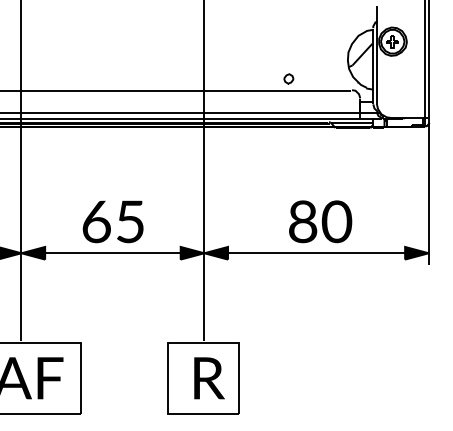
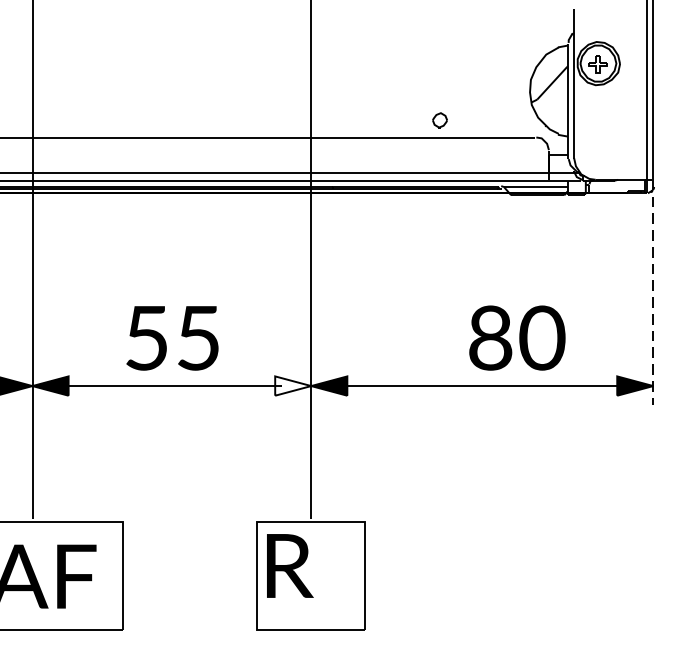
line: (428, 190) -> (652, 290), solid -> dashed
text: (96, 221) -> (146, 337), 65 -> 55
text: (320, 221) -> (517, 337), moved
fill: (192, 252) -> (293, 384), removed
text: (209, 378) -> (290, 566), moved

